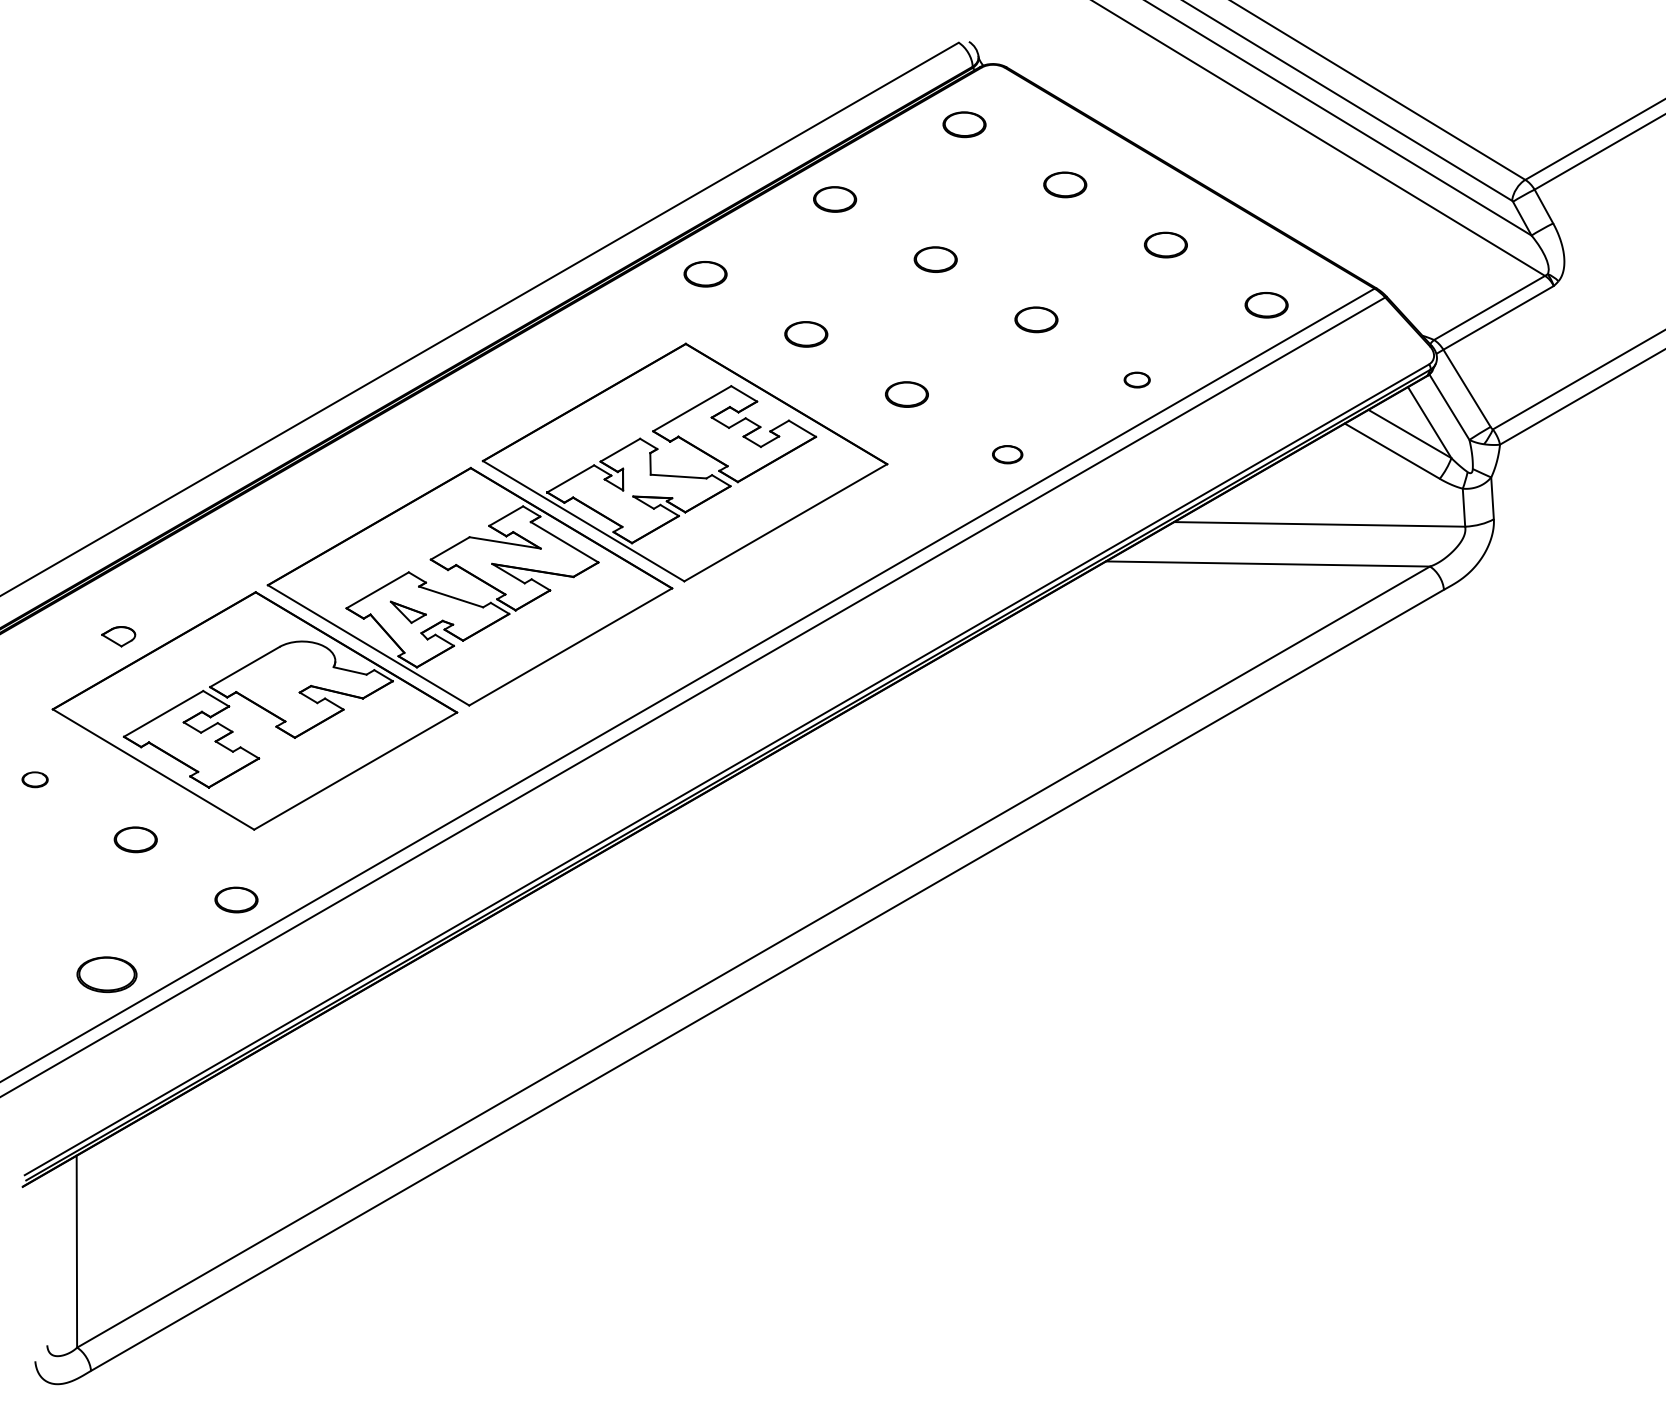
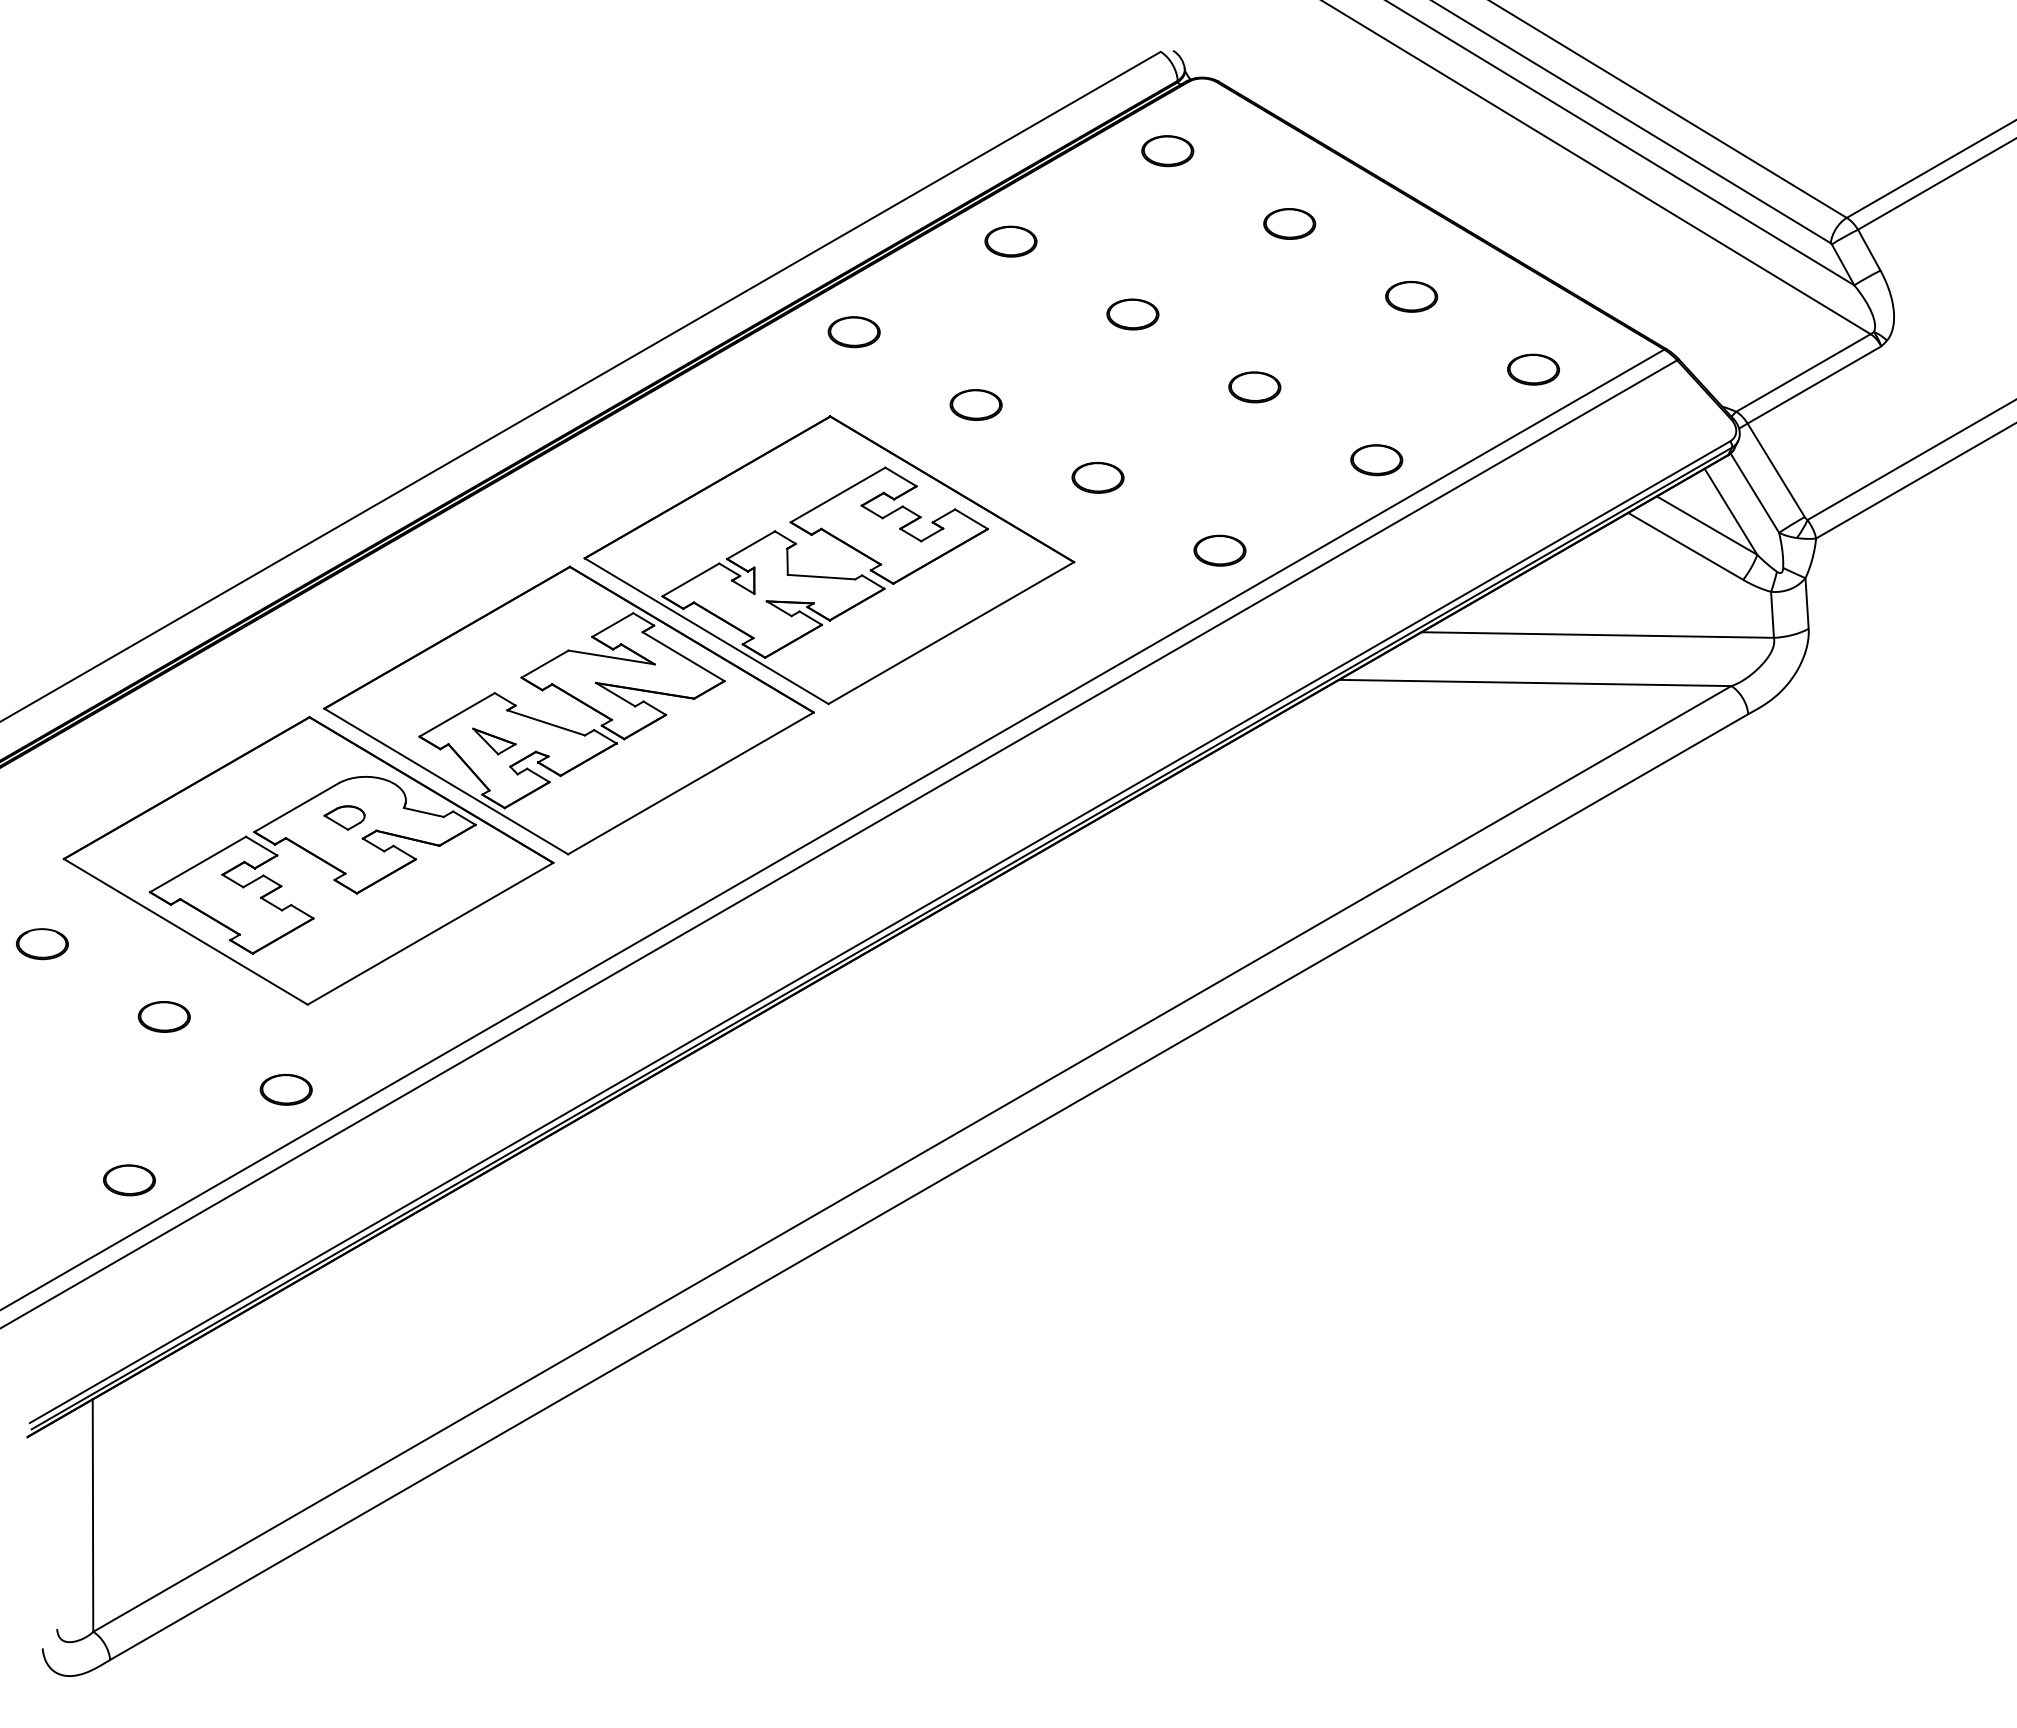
part: (1136, 380) -> (1376, 460), size x1.67
part: (1007, 454) -> (1219, 550), size x1.43
part: (118, 636) -> (344, 817), moved
part: (35, 779) -> (42, 944), size x1.67
part: (107, 974) -> (129, 1180), size x0.71

